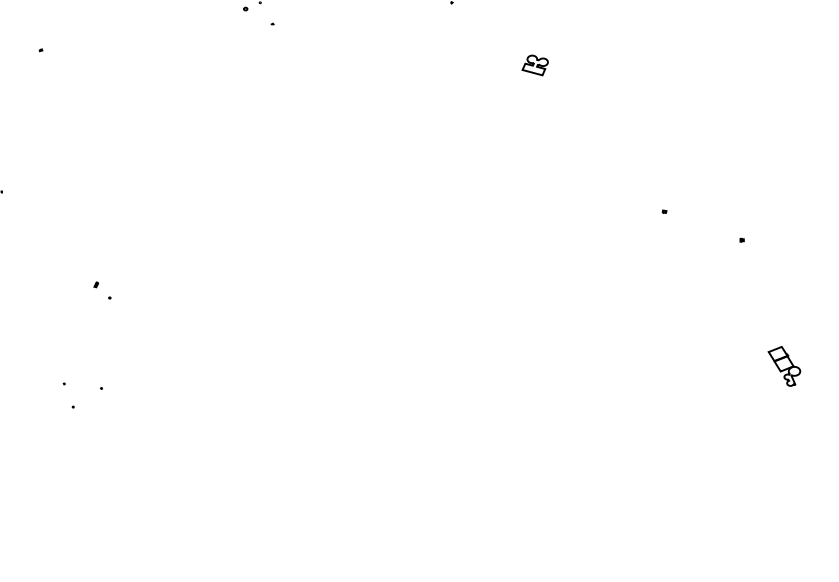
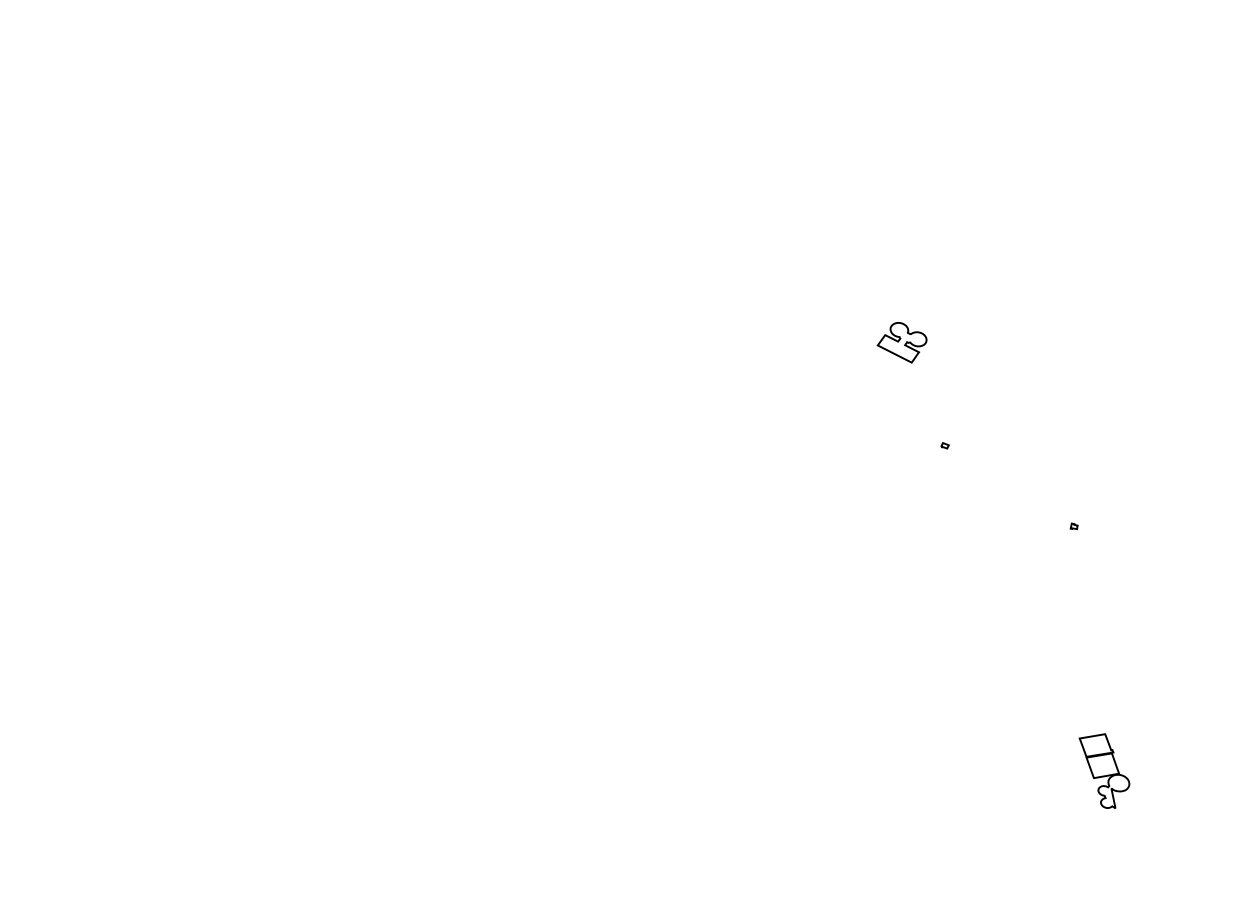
part: (534, 65) -> (901, 341), moved

